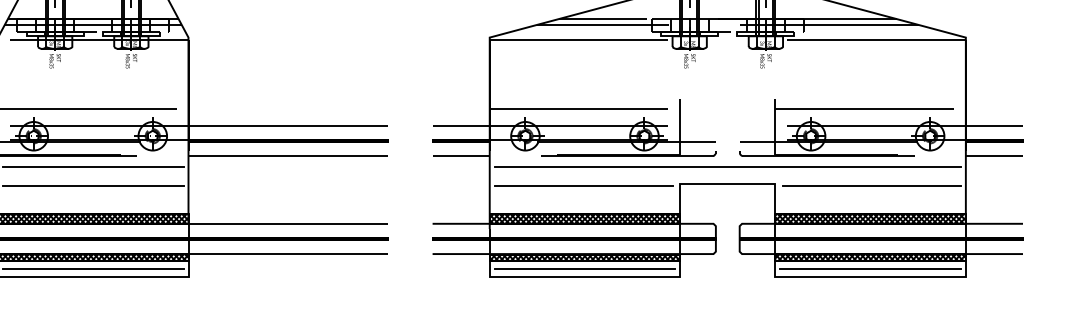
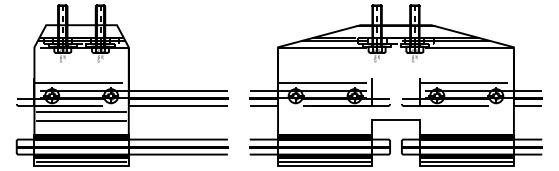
line: (726, 167) -> (395, 111), removed
line: (583, 185) -> (324, 120), removed
line: (872, 185) -> (467, 120), removed

